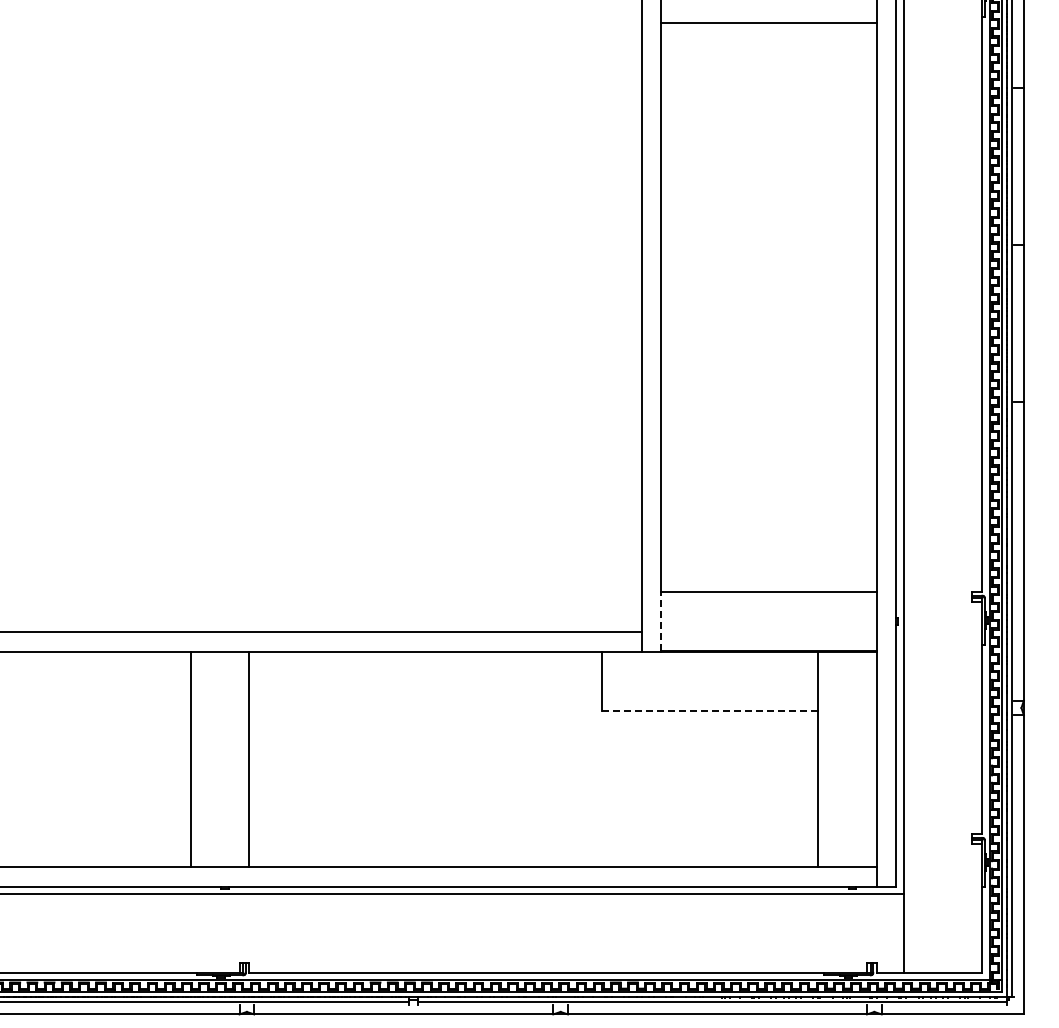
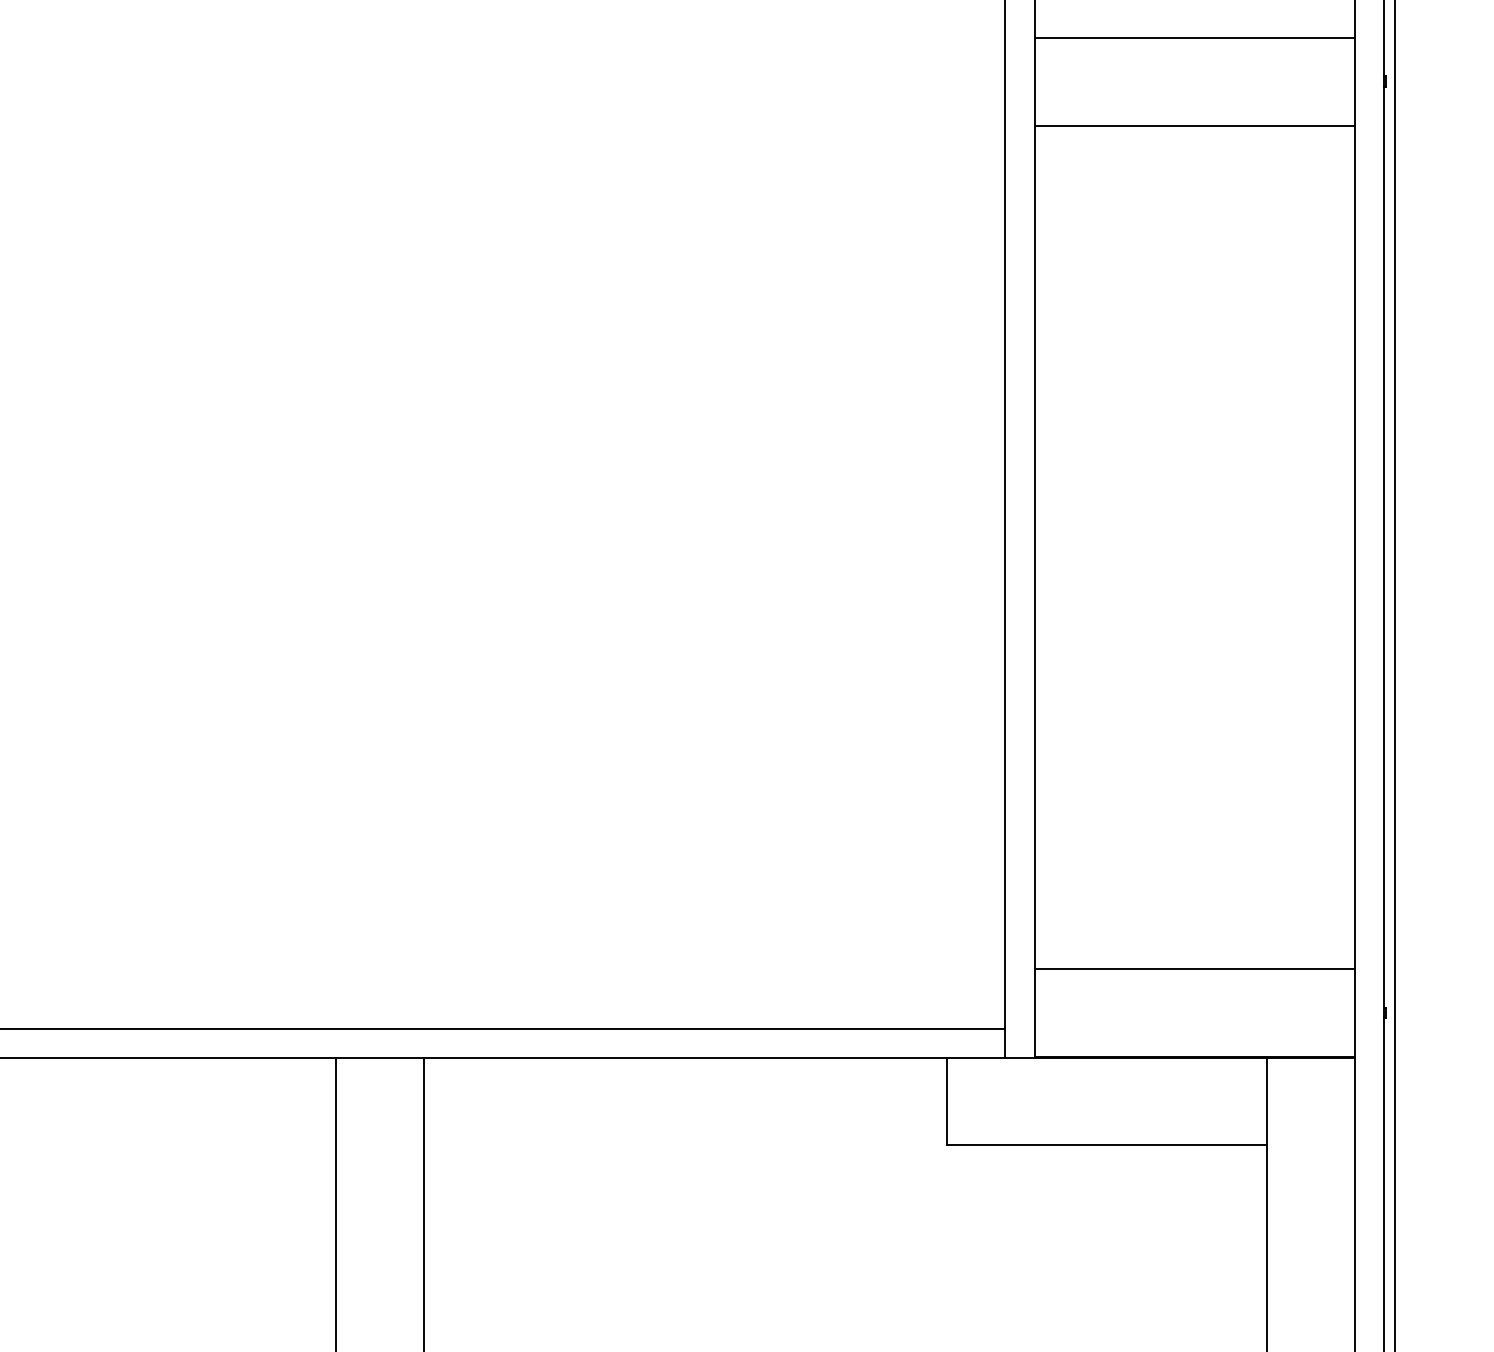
line: (661, 621) -> (1035, 1012), dashed -> solid
line: (710, 710) -> (1107, 1144), dashed -> solid

